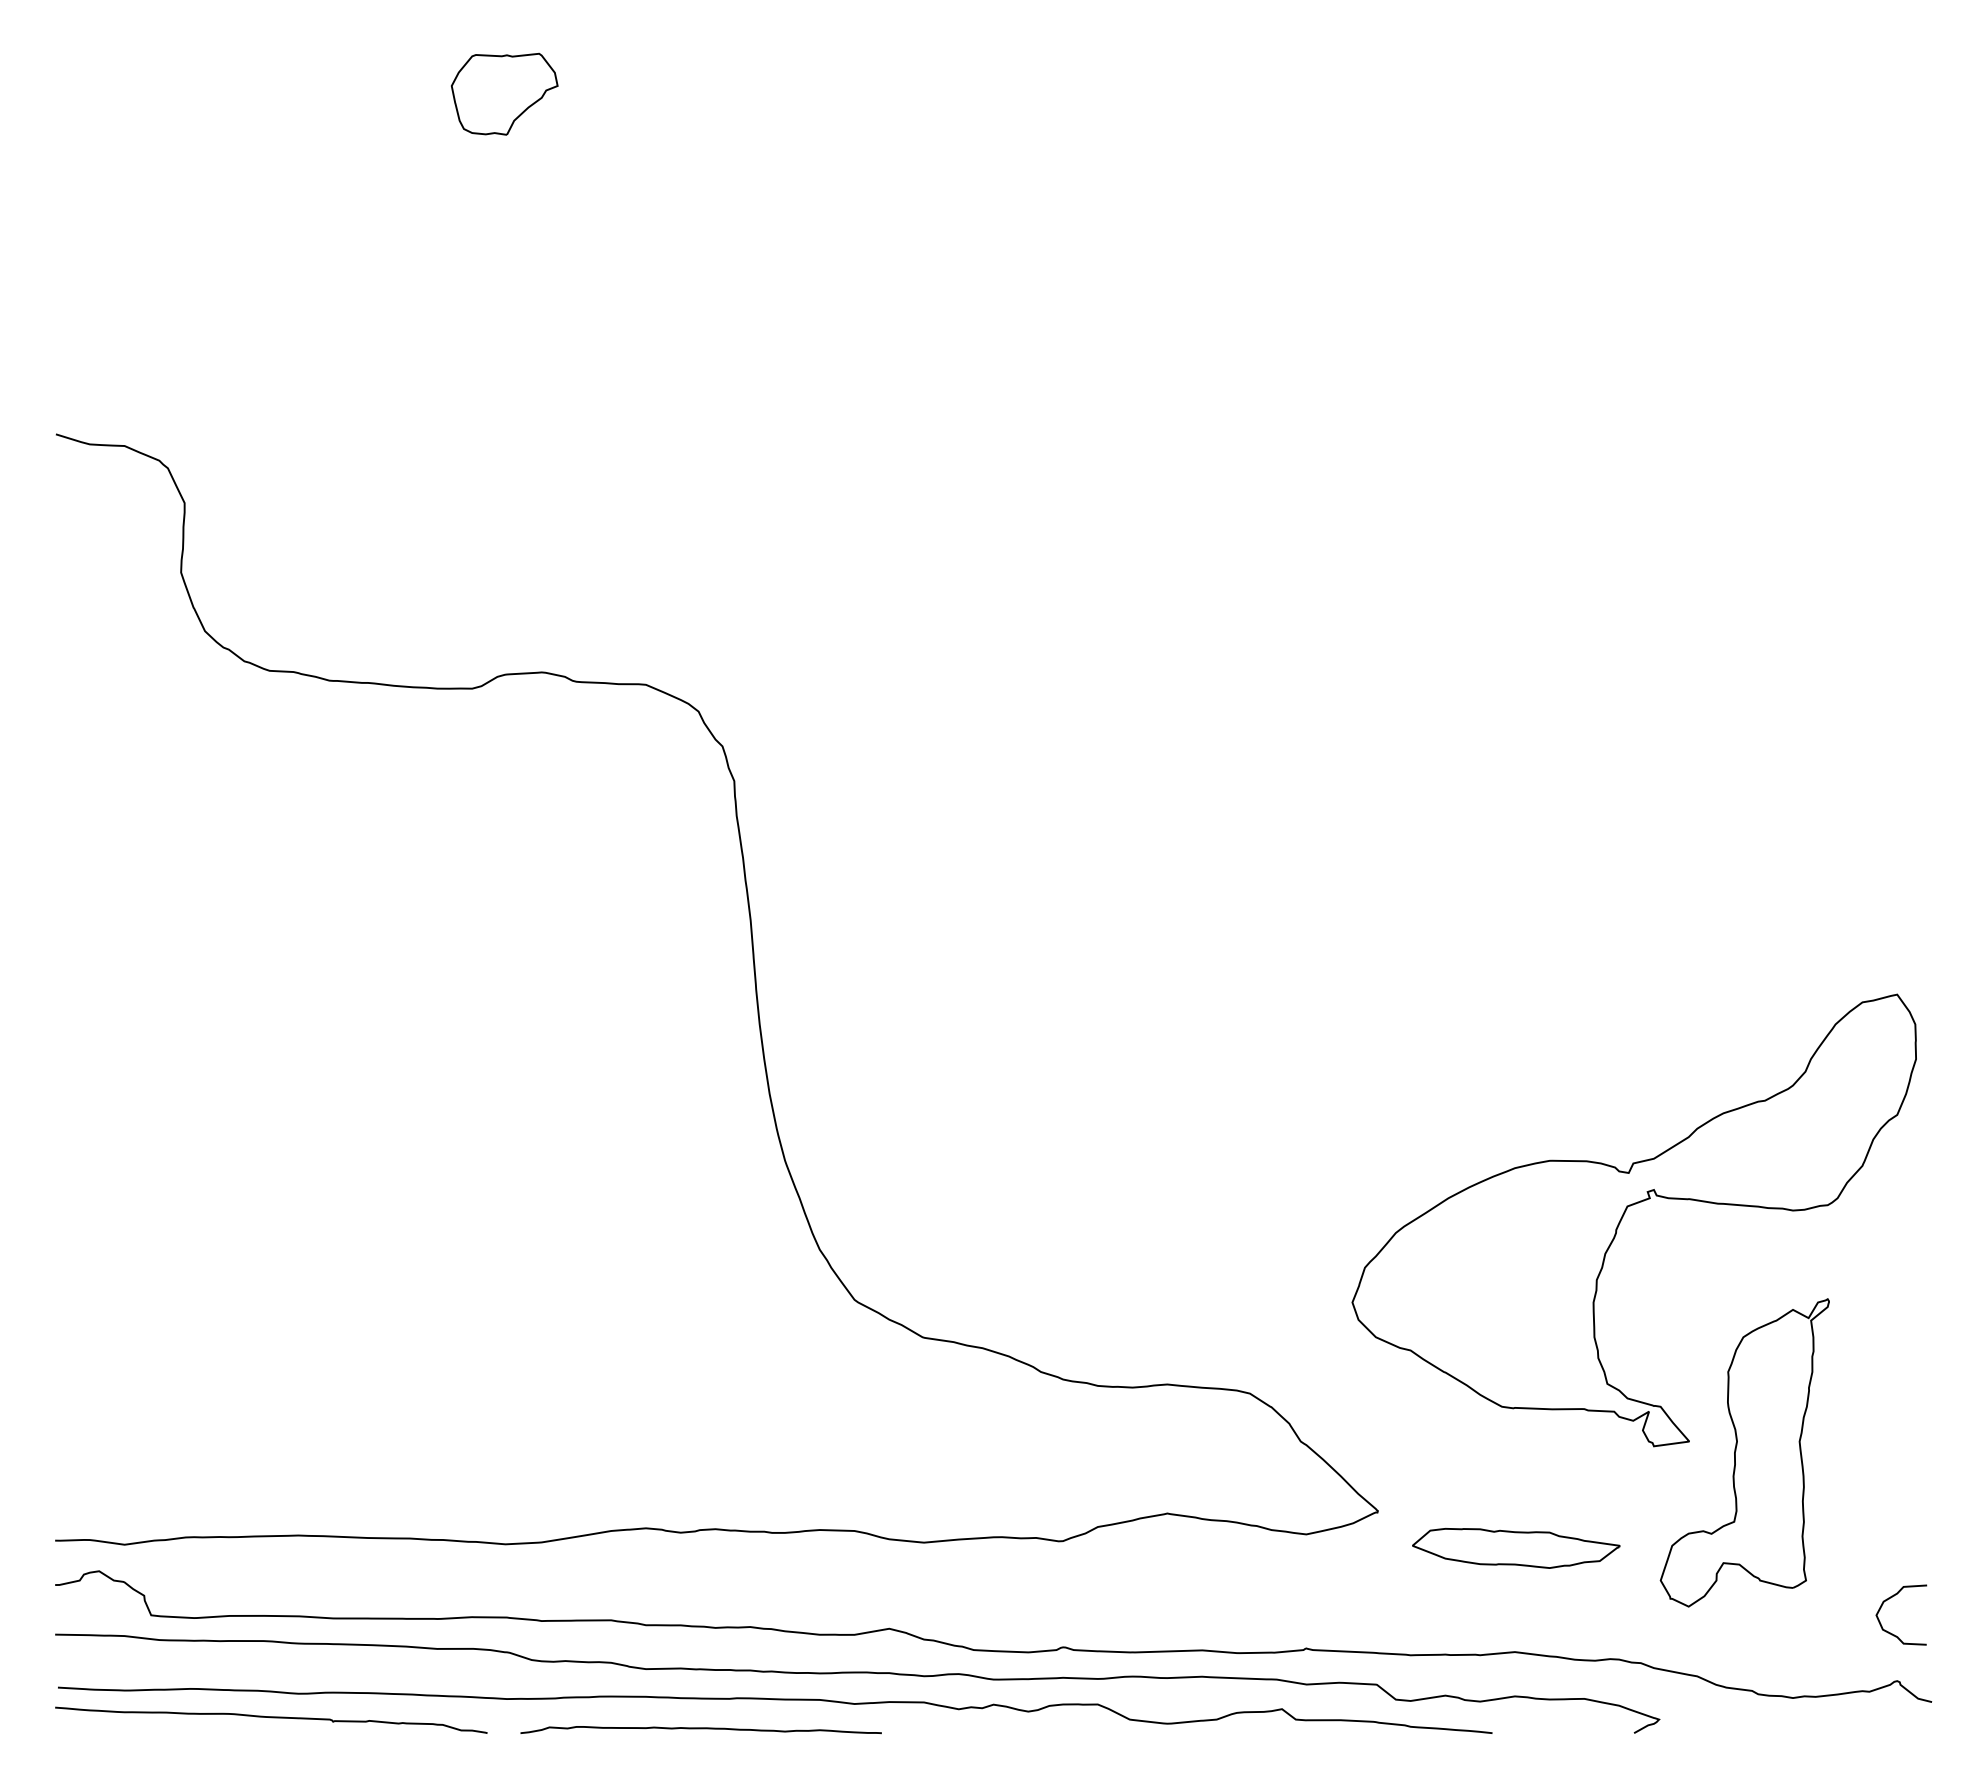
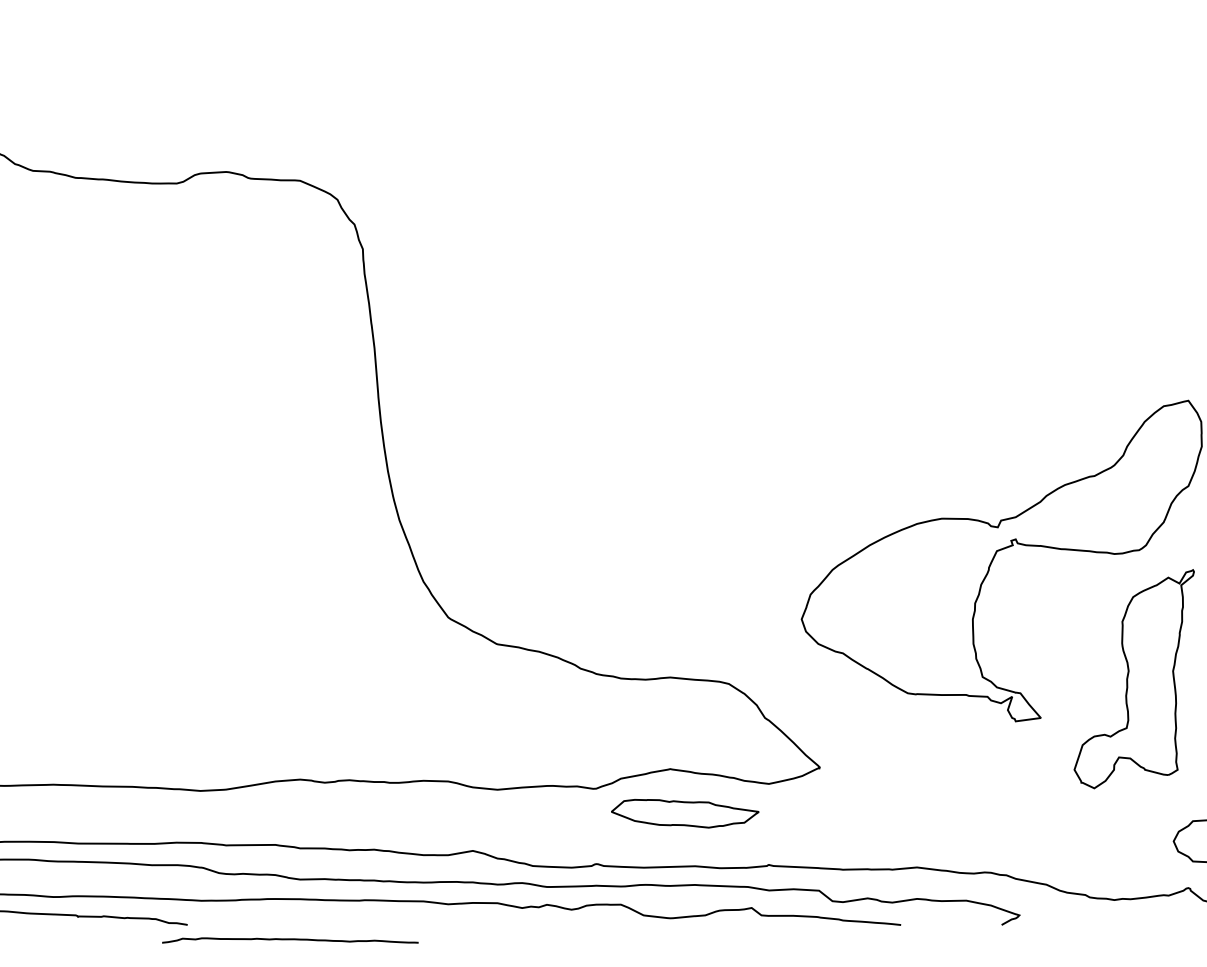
part: (1744, 1452) -> (1133, 678), moved
part: (1516, 1548) -> (685, 813), moved
curve: (700, 1729) -> (289, 940), moved

